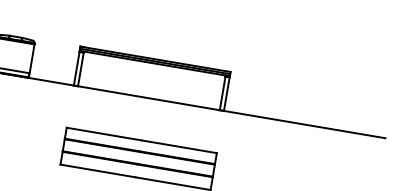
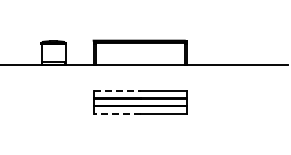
line: (104, 134) -> (117, 91), solid -> dashed
line: (97, 171) -> (116, 114), solid -> dashed

